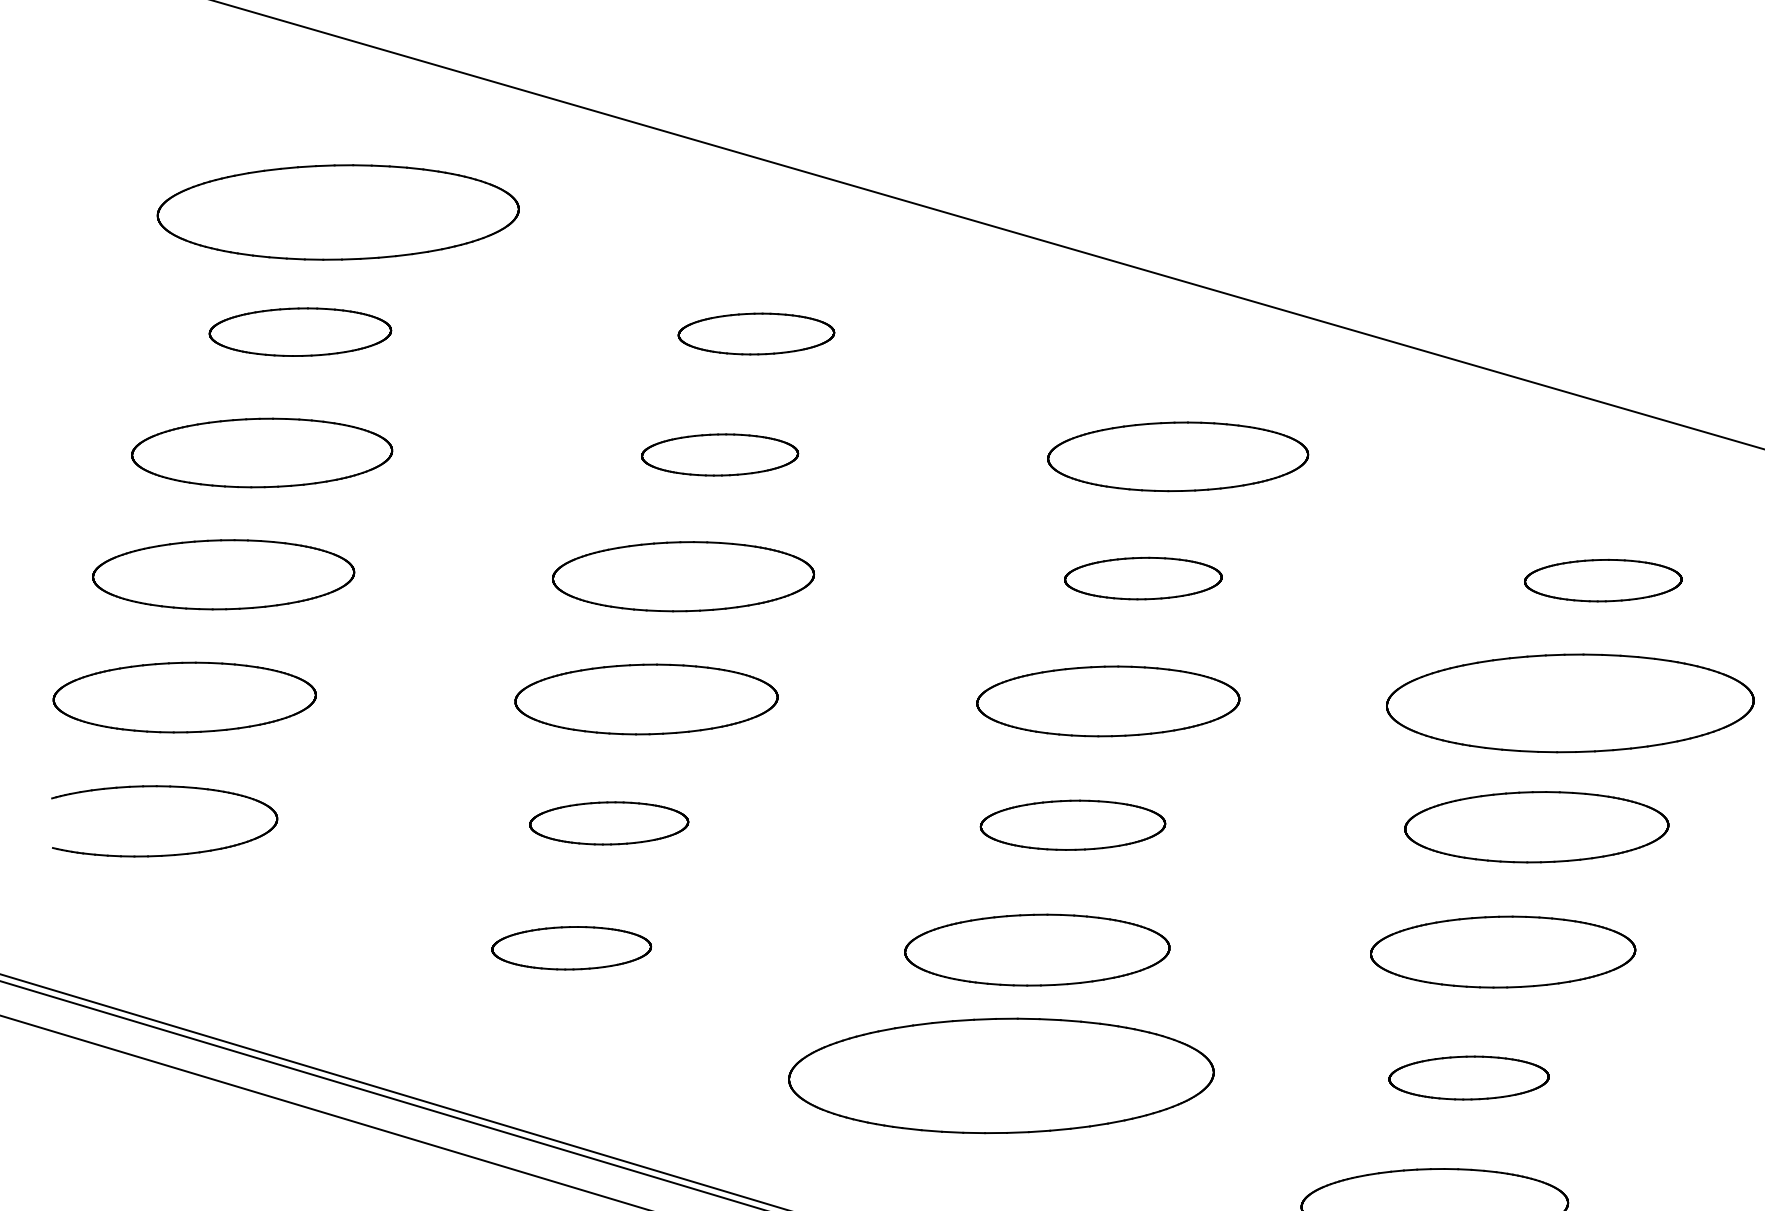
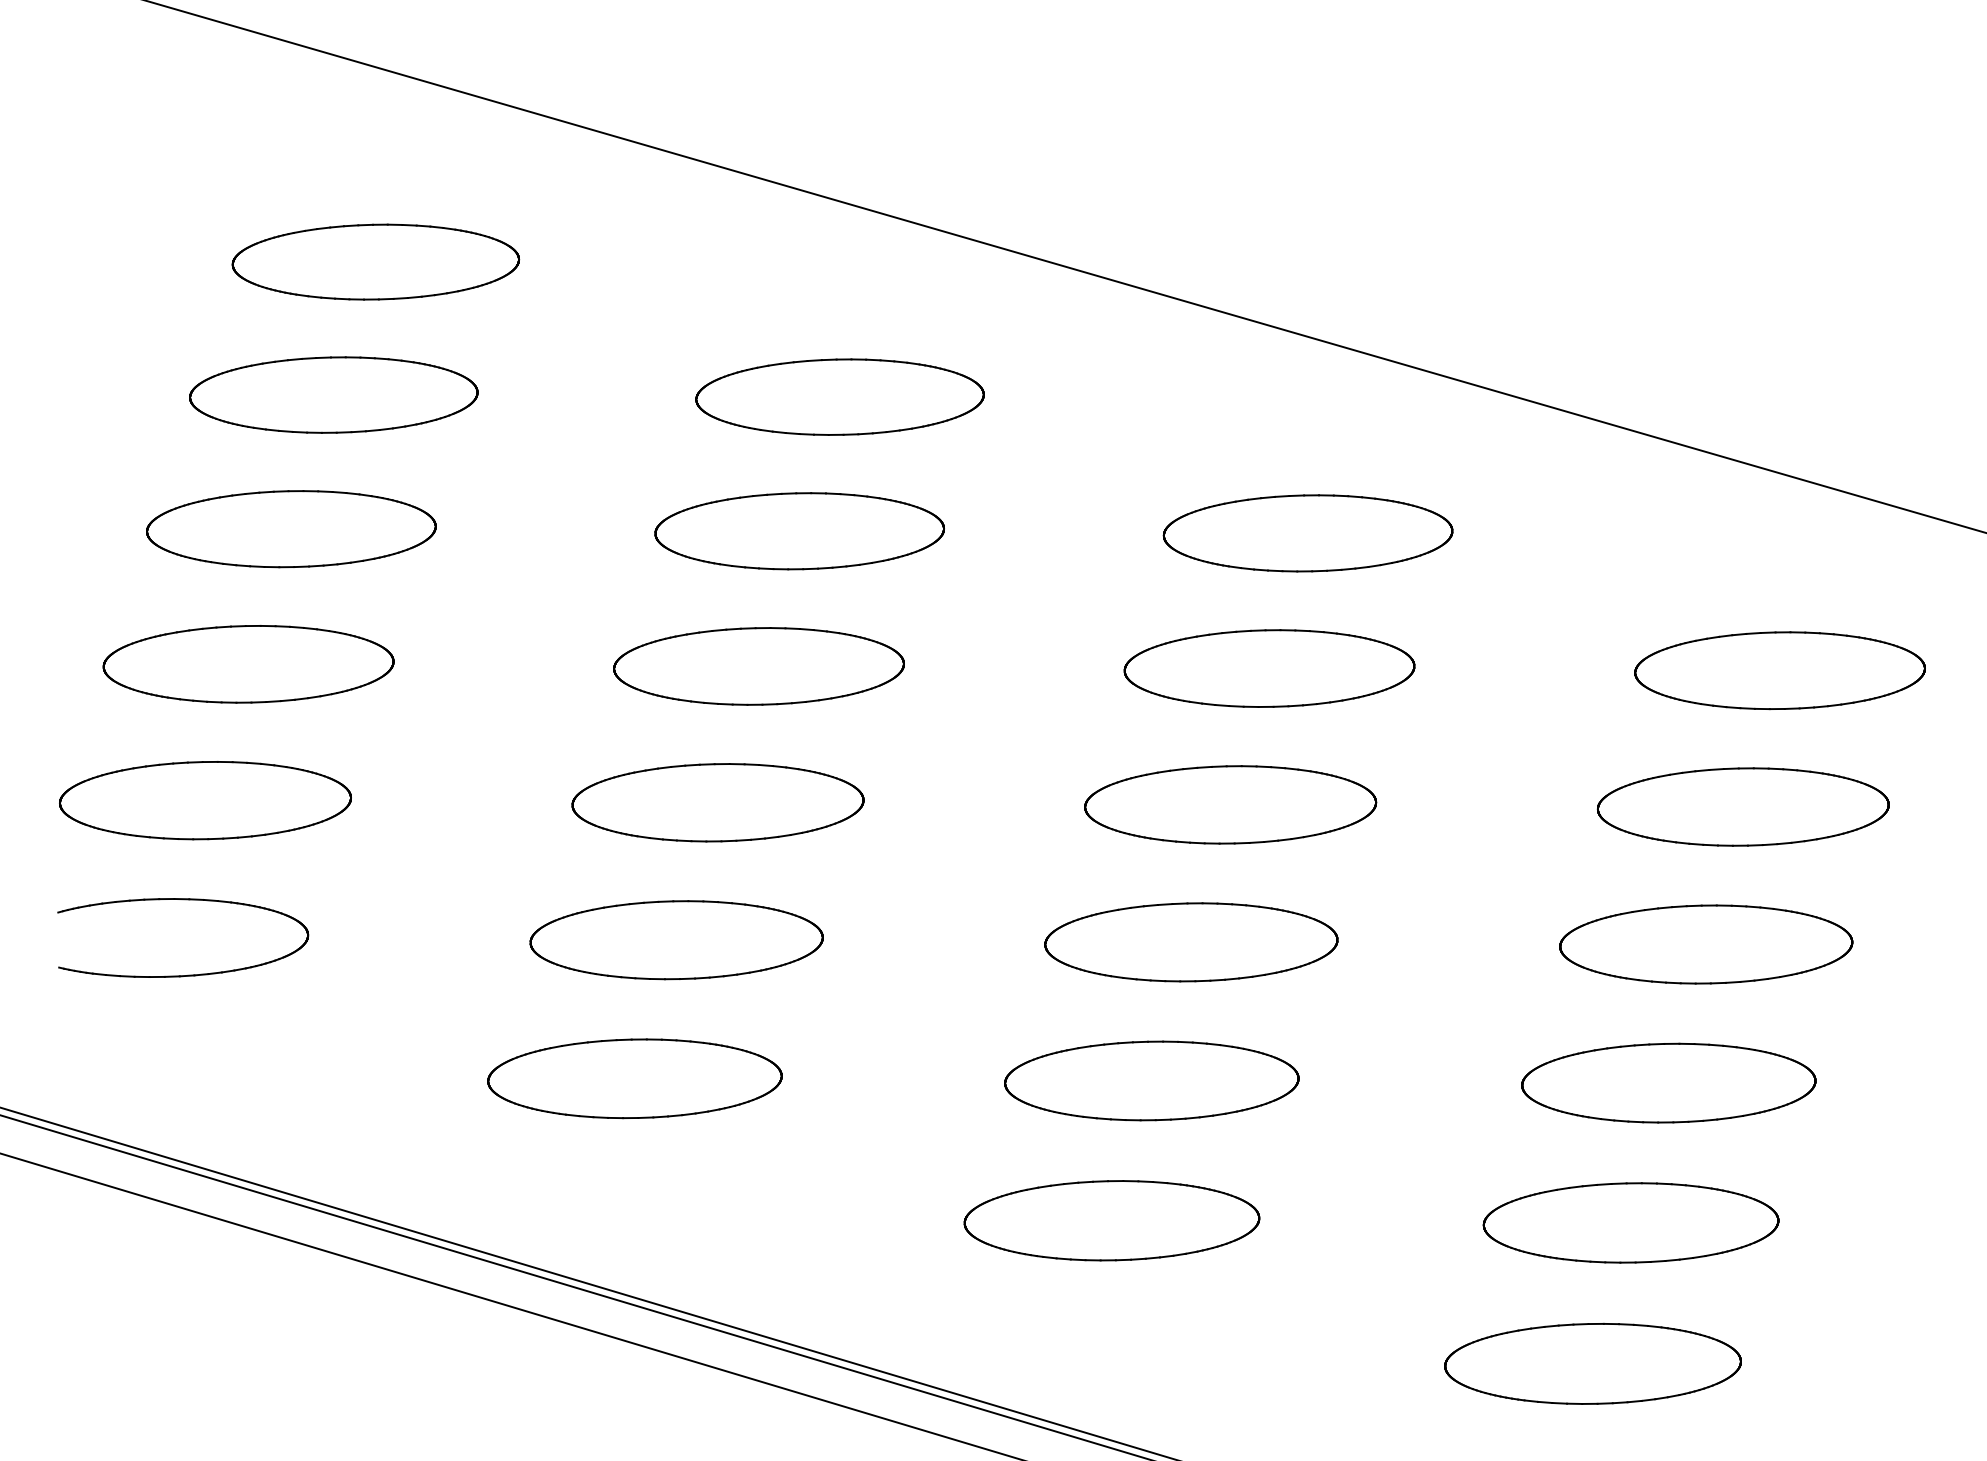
part: (337, 211) -> (375, 261), size x0.71
part: (300, 331) -> (333, 394), size x1.43
part: (755, 333) -> (839, 396), size x1.67
part: (719, 455) -> (799, 531), size x1.67
part: (1143, 578) -> (1269, 668), size x1.67
part: (1602, 580) -> (1779, 670), size x1.67
part: (1569, 702) -> (1742, 806), size x0.71
part: (609, 823) -> (676, 940), size x1.67
part: (1073, 825) -> (1191, 942), size x1.43
part: (571, 947) -> (634, 1078), size x1.67
part: (1000, 1075) -> (1111, 1220), size x0.62
part: (1468, 1077) -> (1630, 1222), size x1.67

